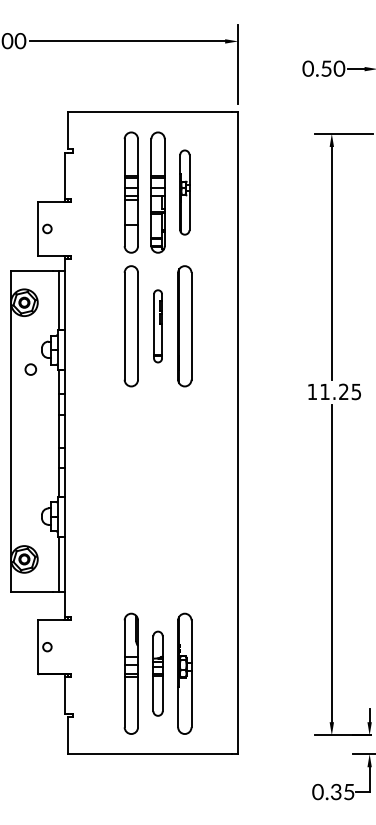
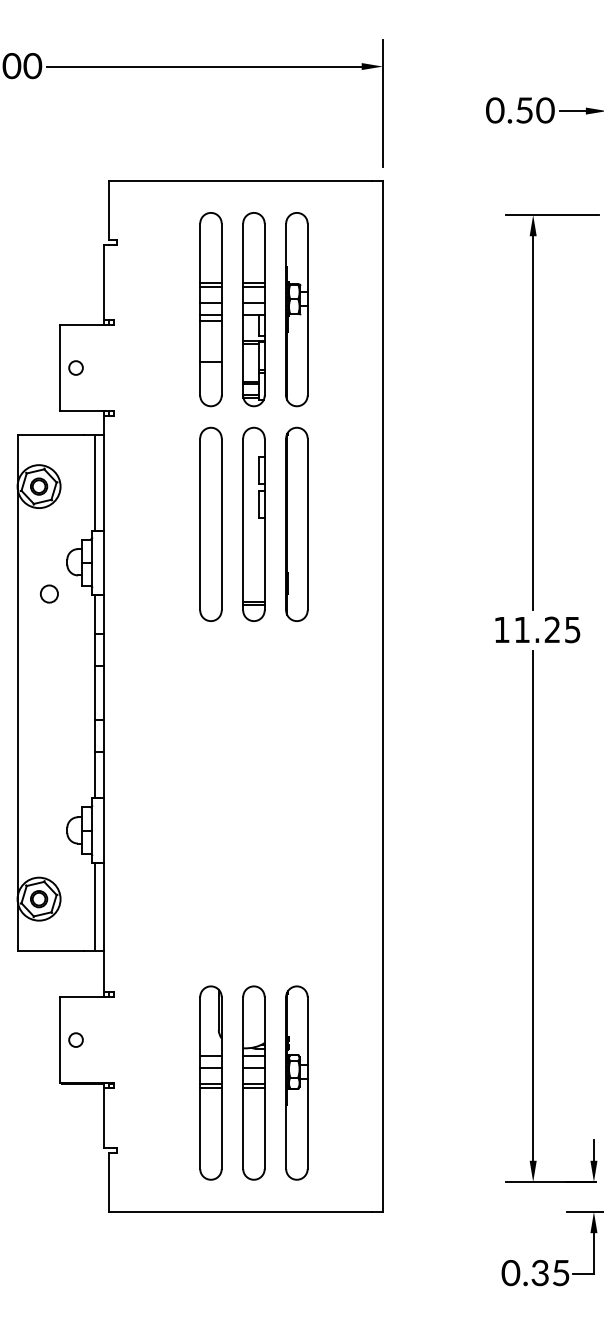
part: (184, 192) -> (296, 309), size x1.43
part: (157, 326) -> (252, 524), size x1.67
part: (157, 673) -> (252, 1082), size x1.43

